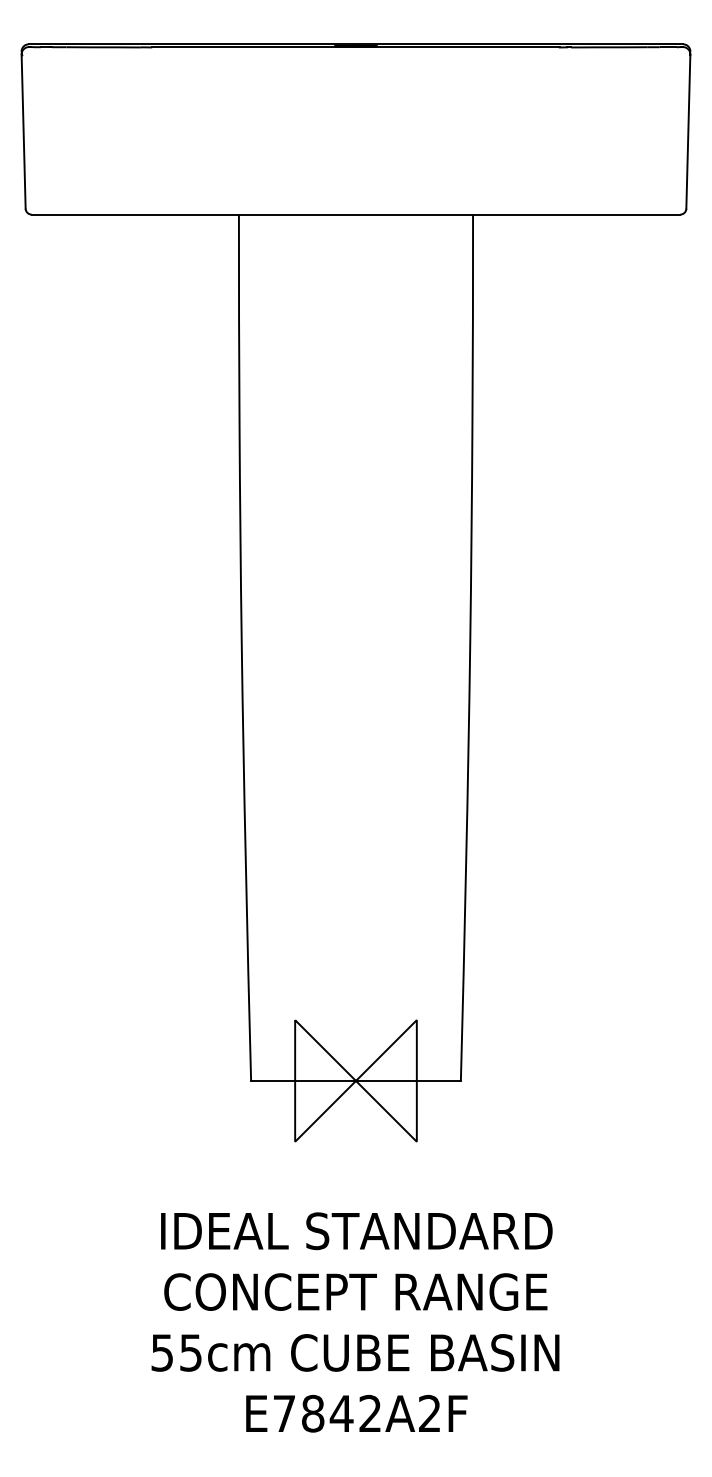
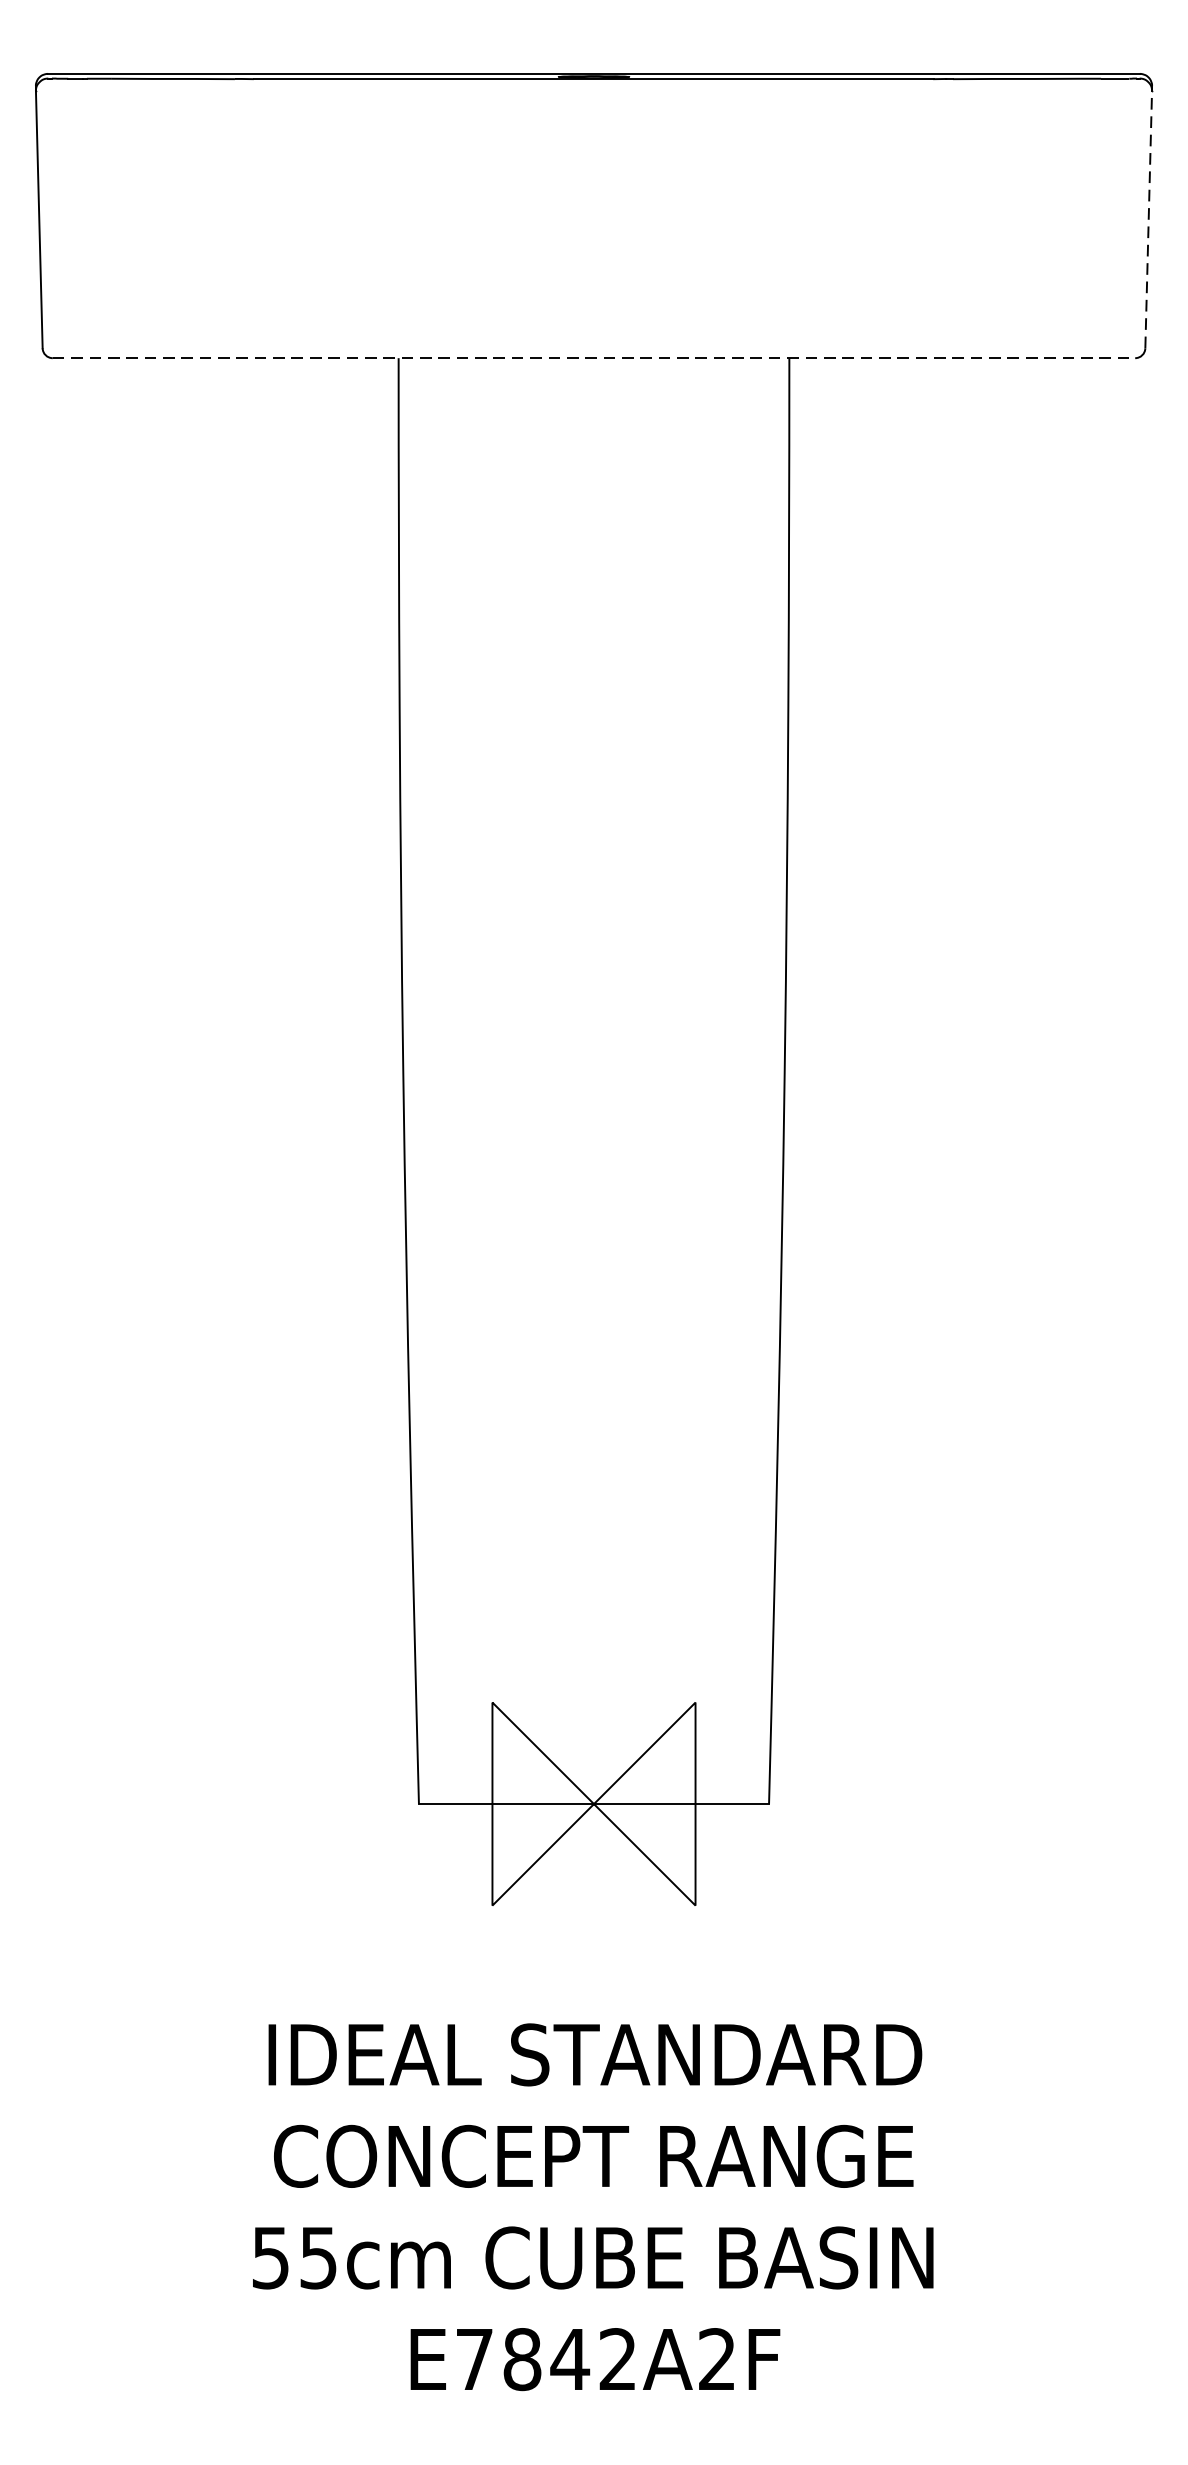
line: (688, 131) -> (1148, 219), solid -> dashed
line: (356, 214) -> (594, 357), solid -> dashed

